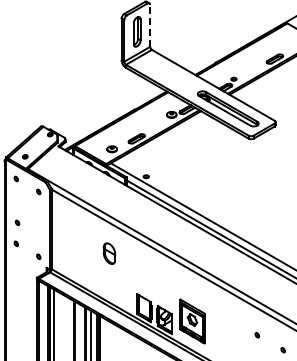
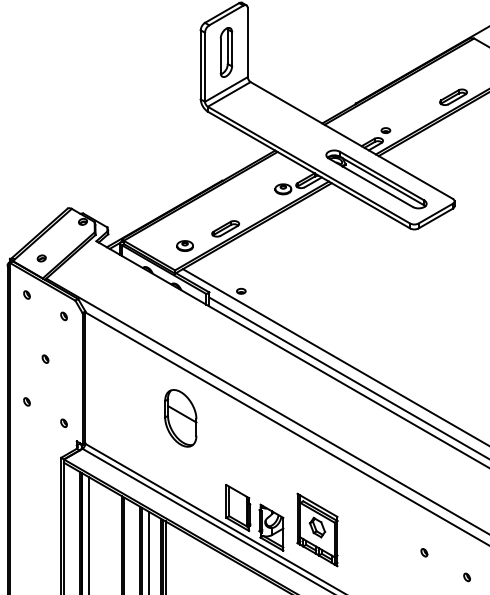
line: (150, 25) -> (248, 41), dashed -> solid
part: (17, 222) -> (45, 358), moved
part: (109, 253) -> (180, 417), size x1.67

